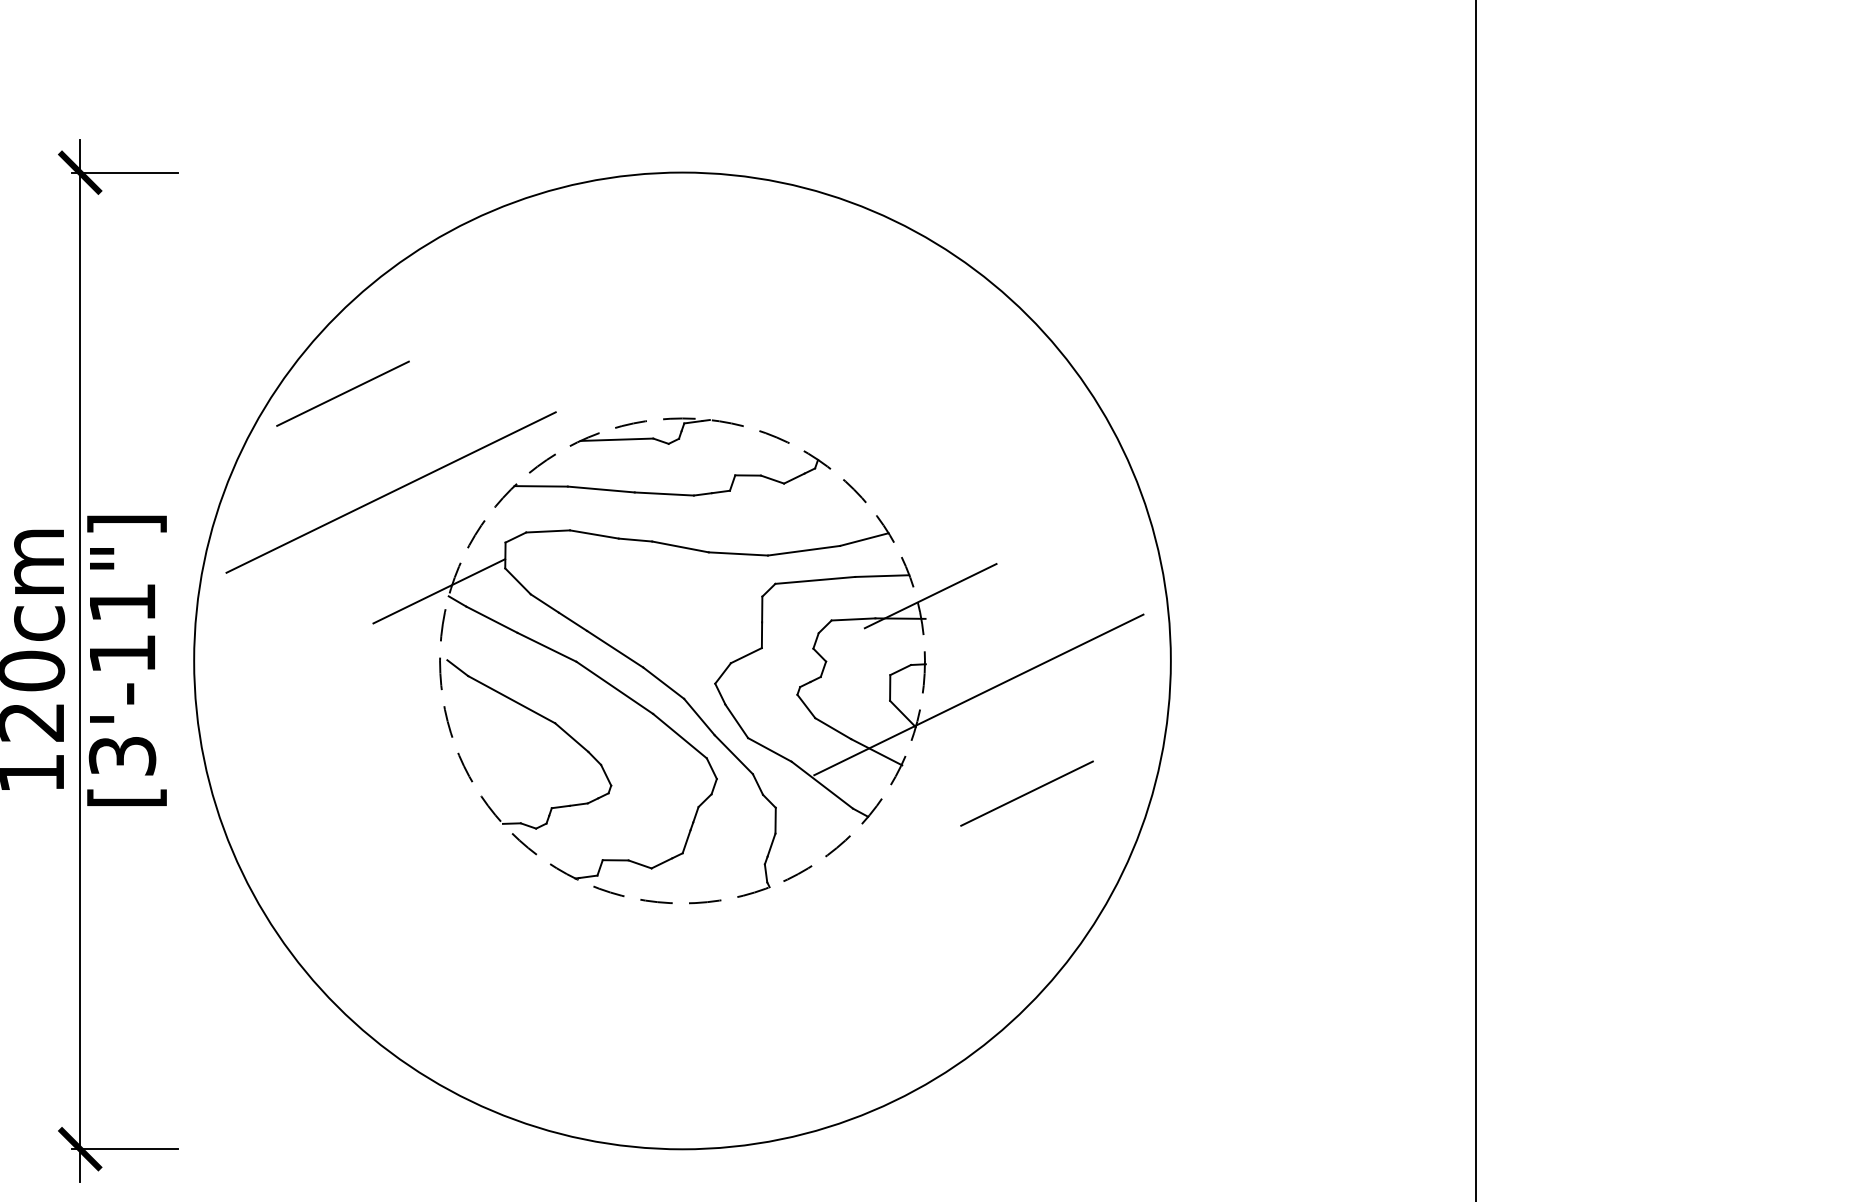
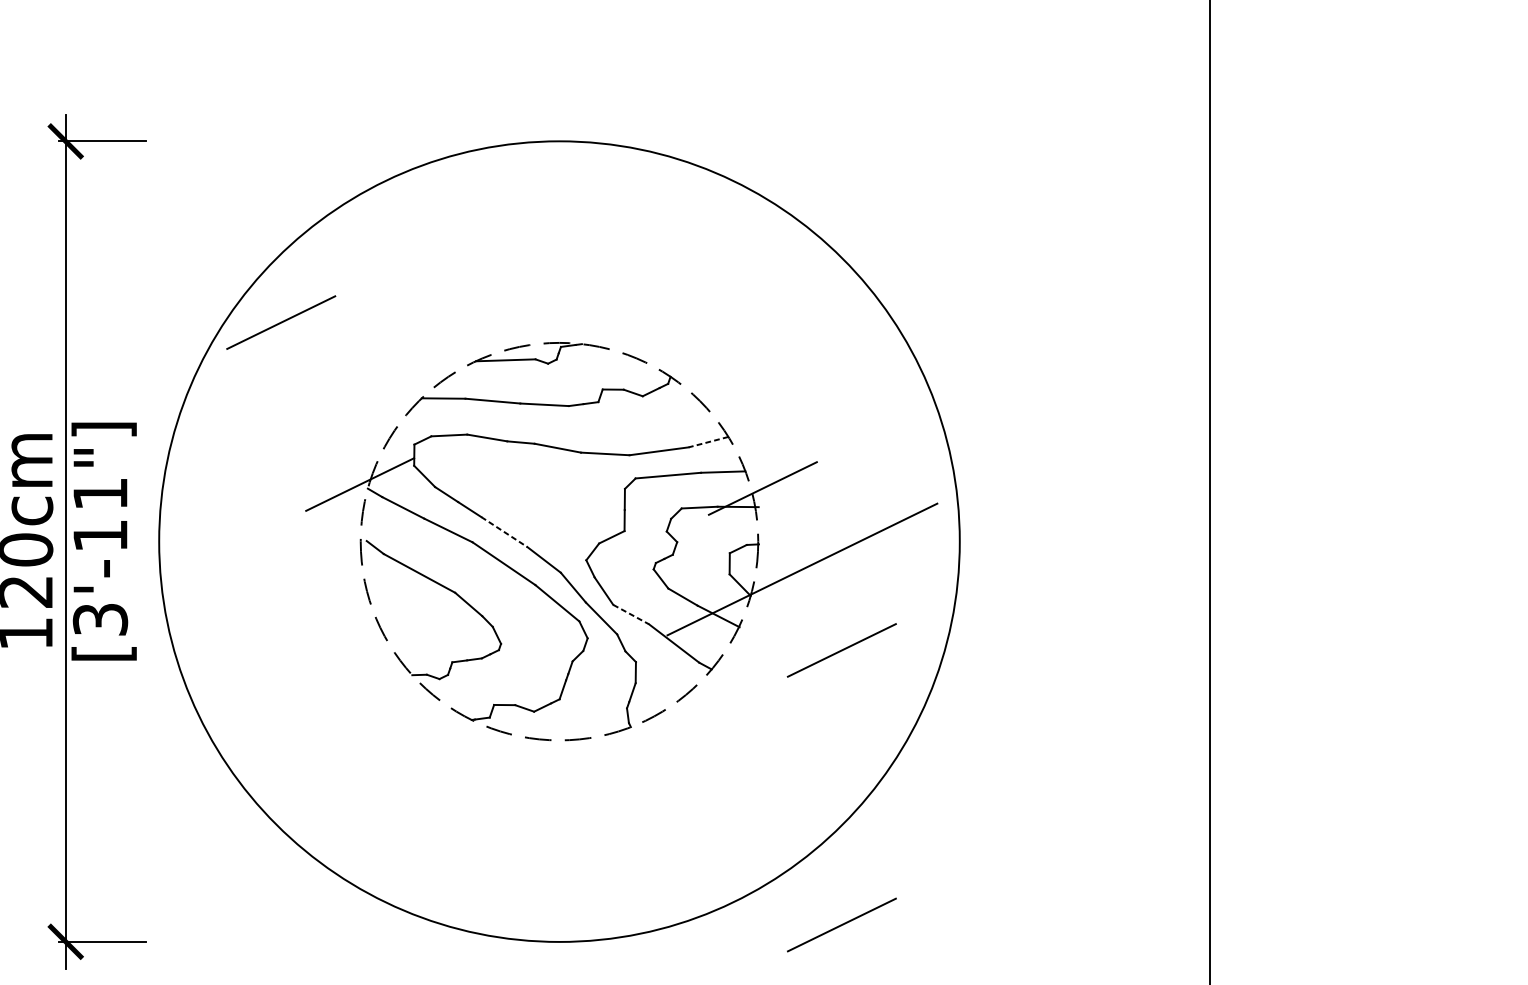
line: (390, 492) -> (320, 403), removed
line: (863, 539) -> (707, 442), solid -> dashed
line: (615, 649) -> (504, 532), solid -> dashed
line: (769, 749) -> (630, 614), solid -> dashed
line: (1026, 1128) -> (841, 924), added

